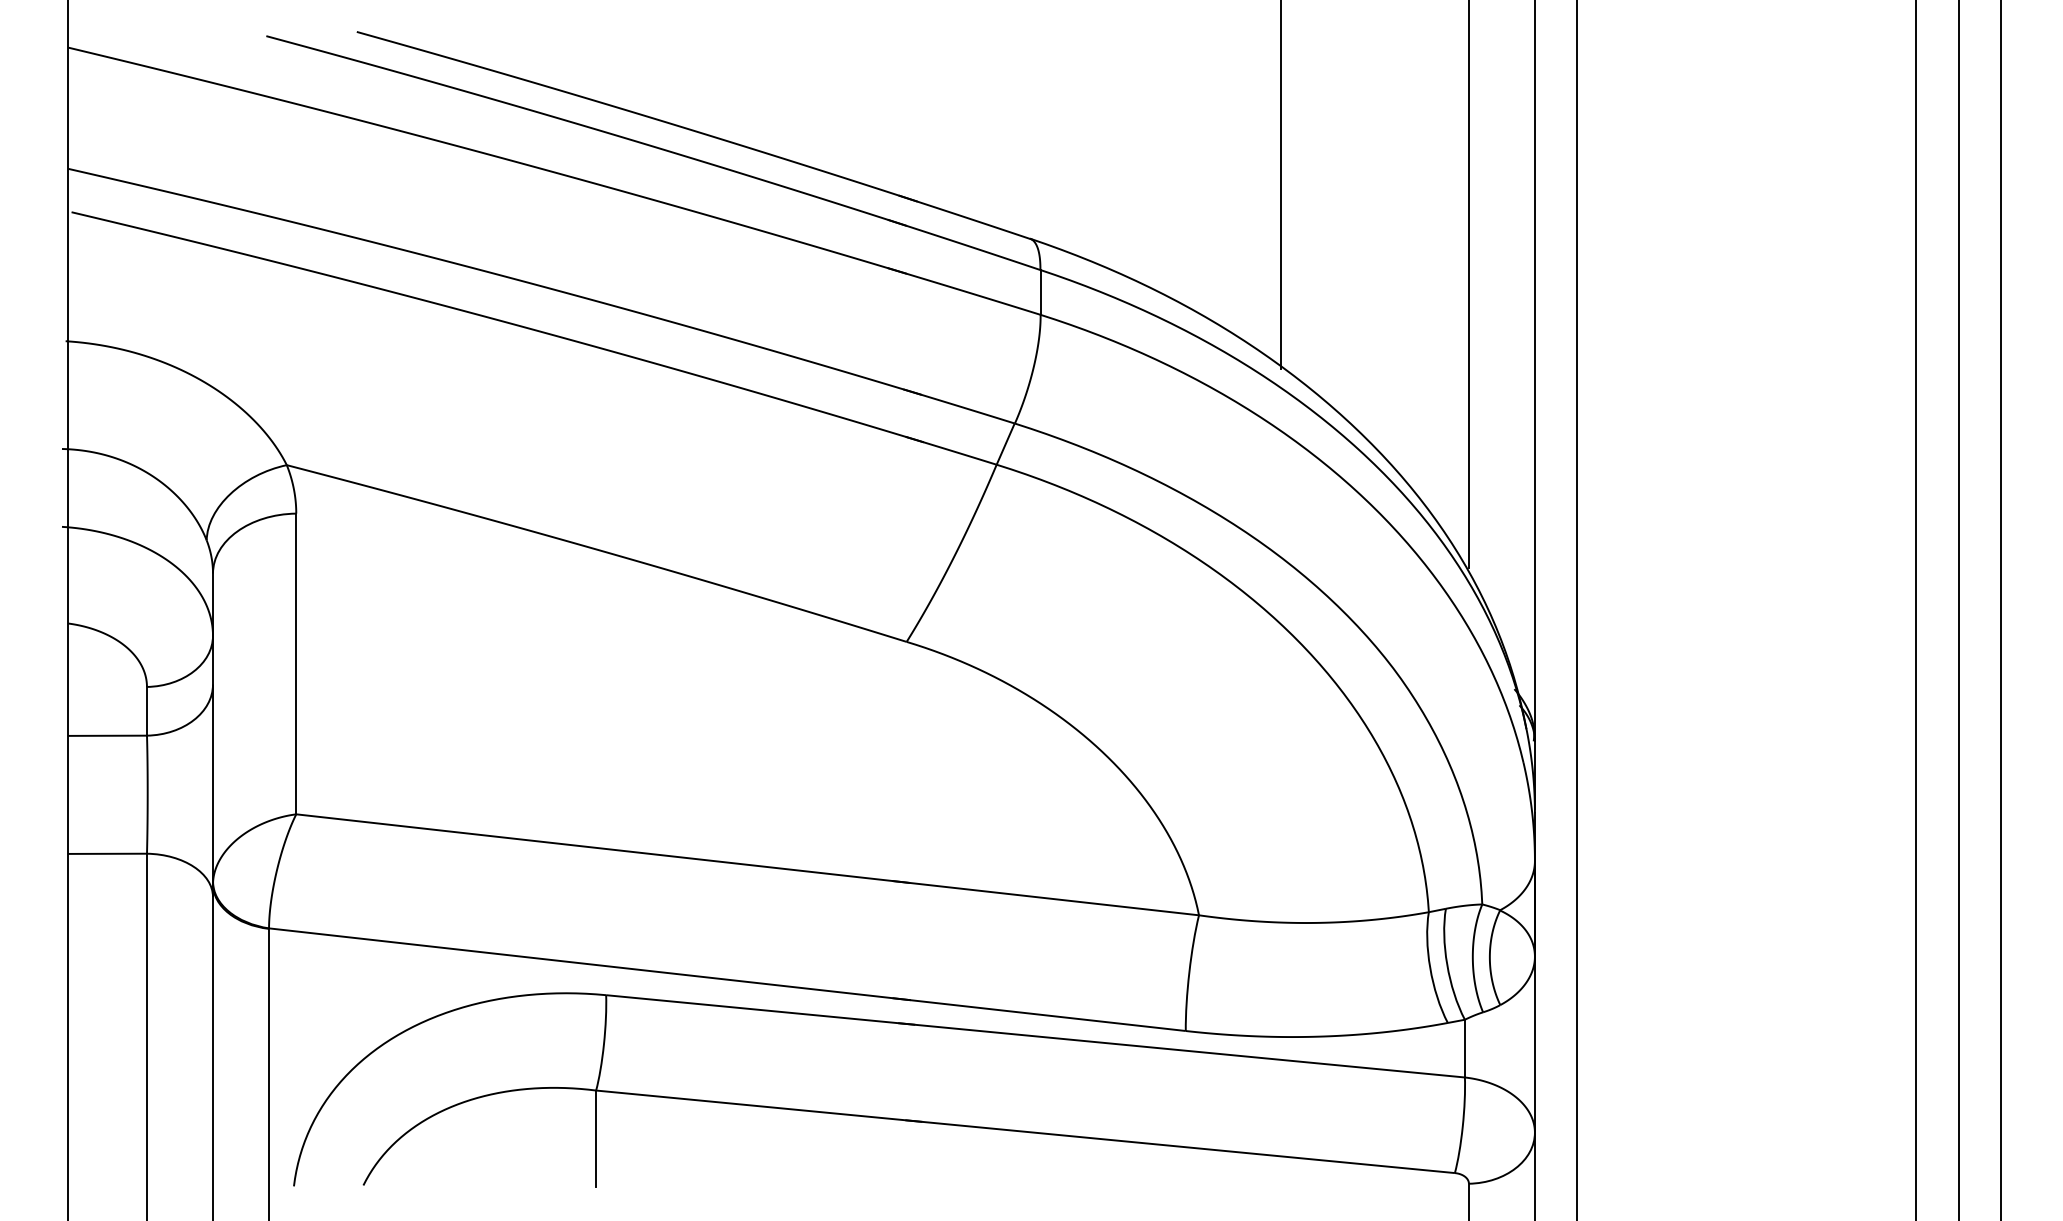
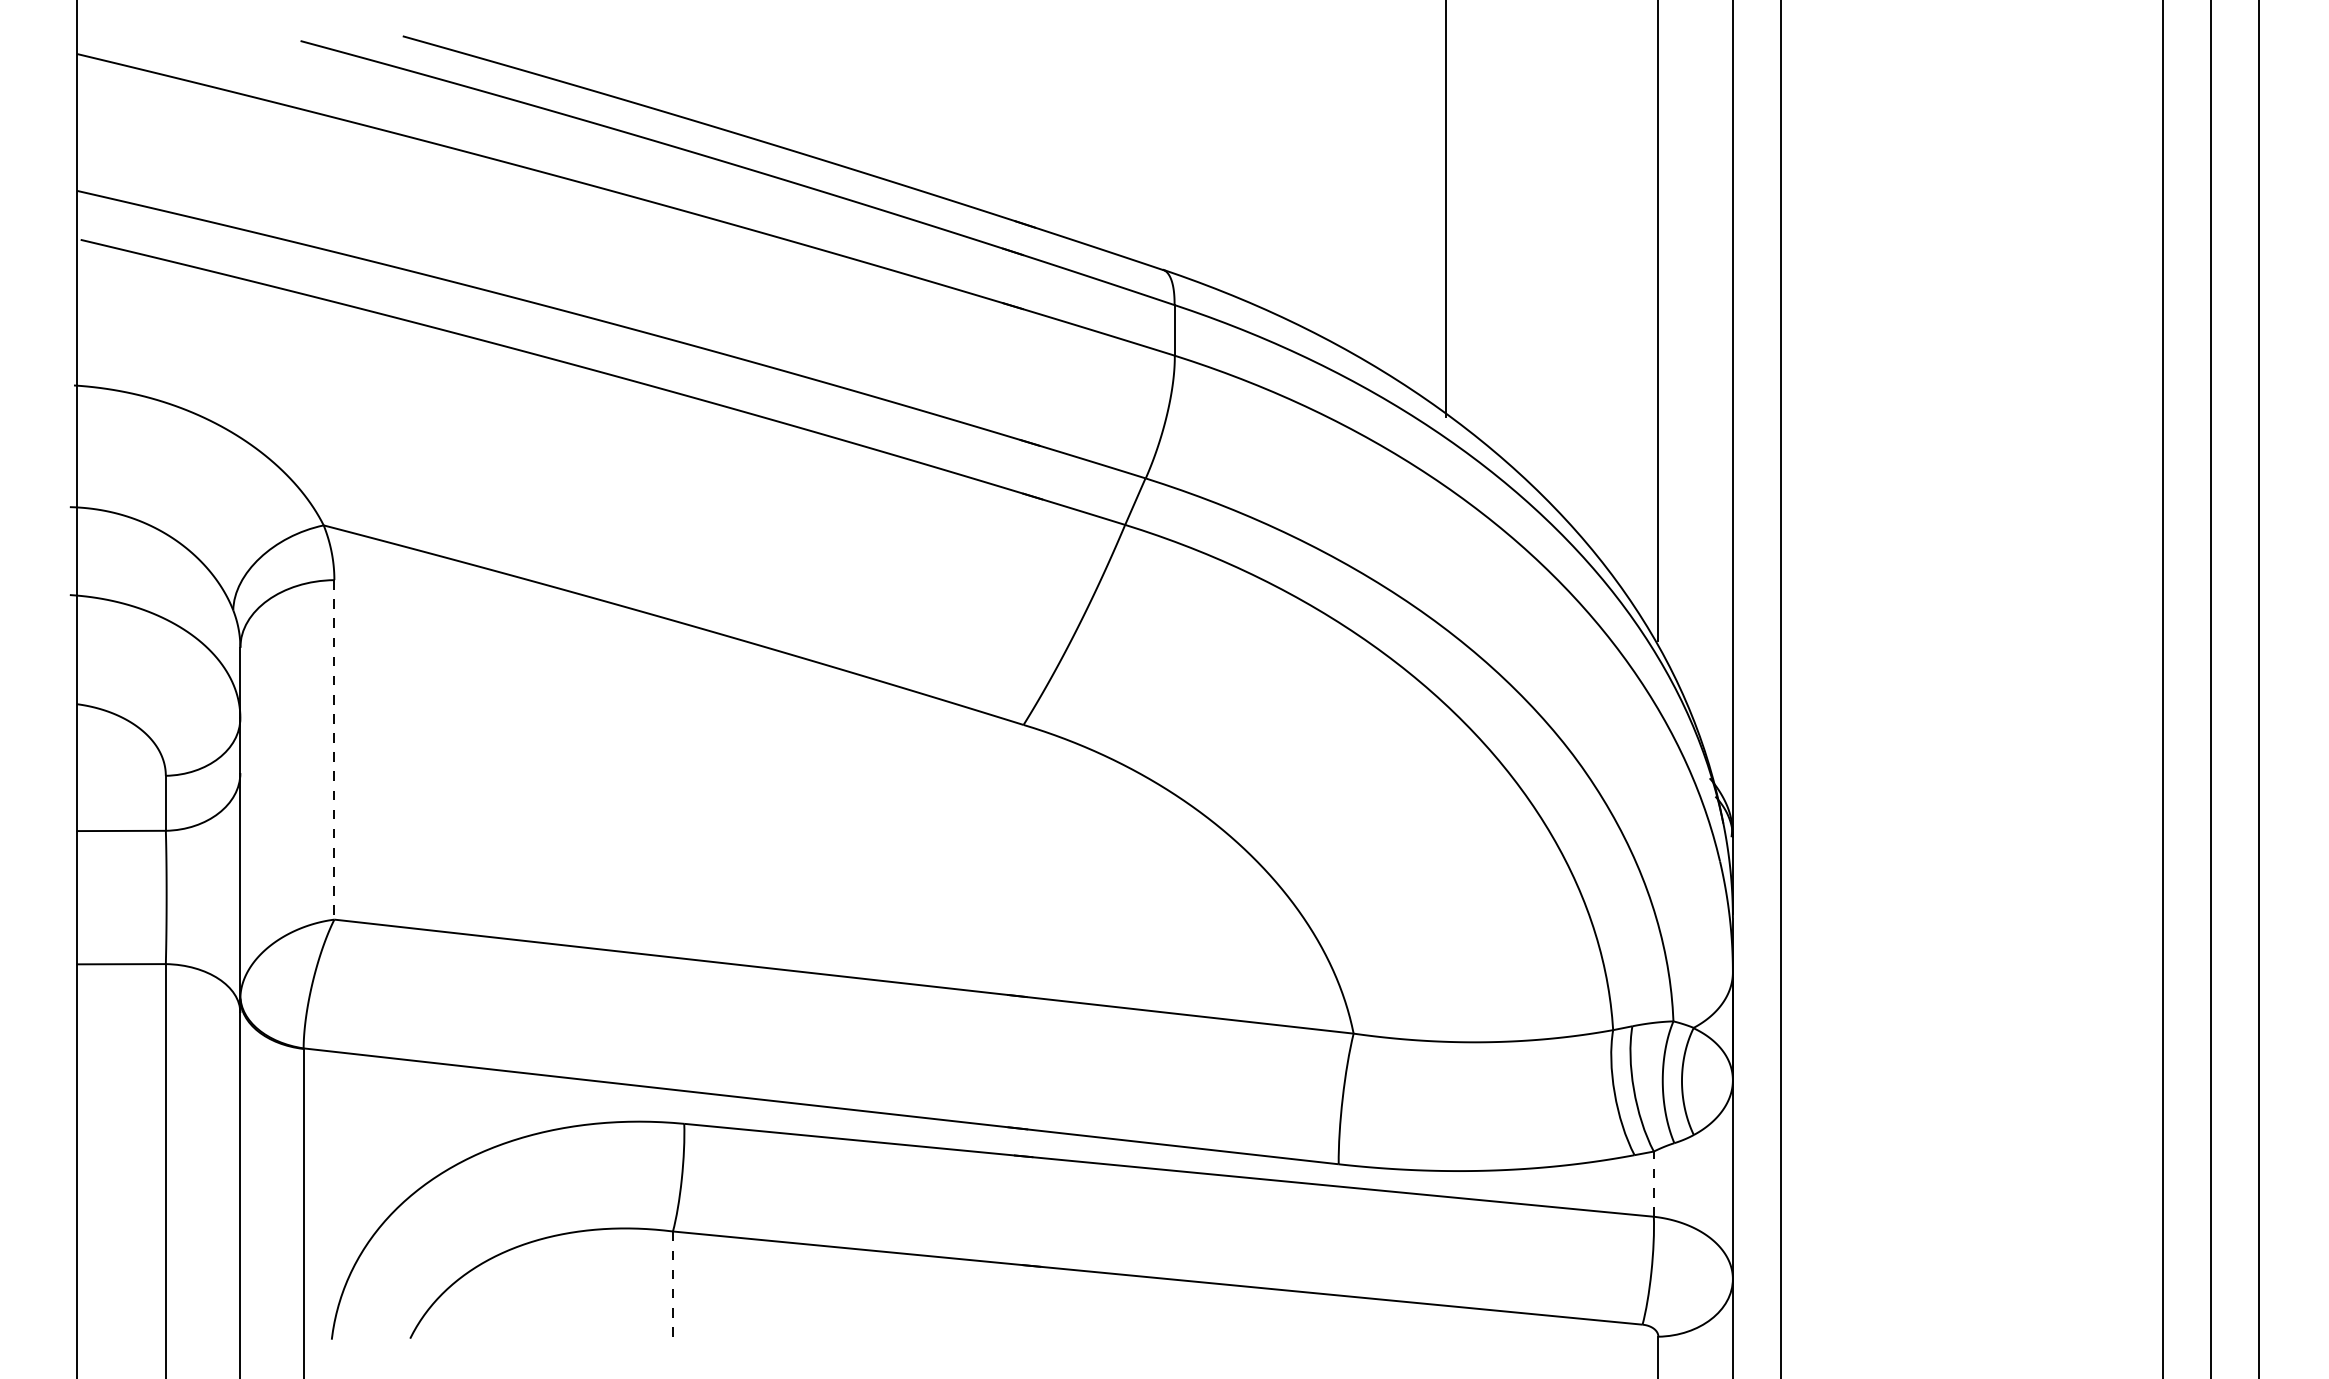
line: (296, 663) -> (334, 749), solid -> dashed
line: (1464, 1048) -> (1653, 1184), solid -> dashed
line: (595, 1139) -> (672, 1286), solid -> dashed

